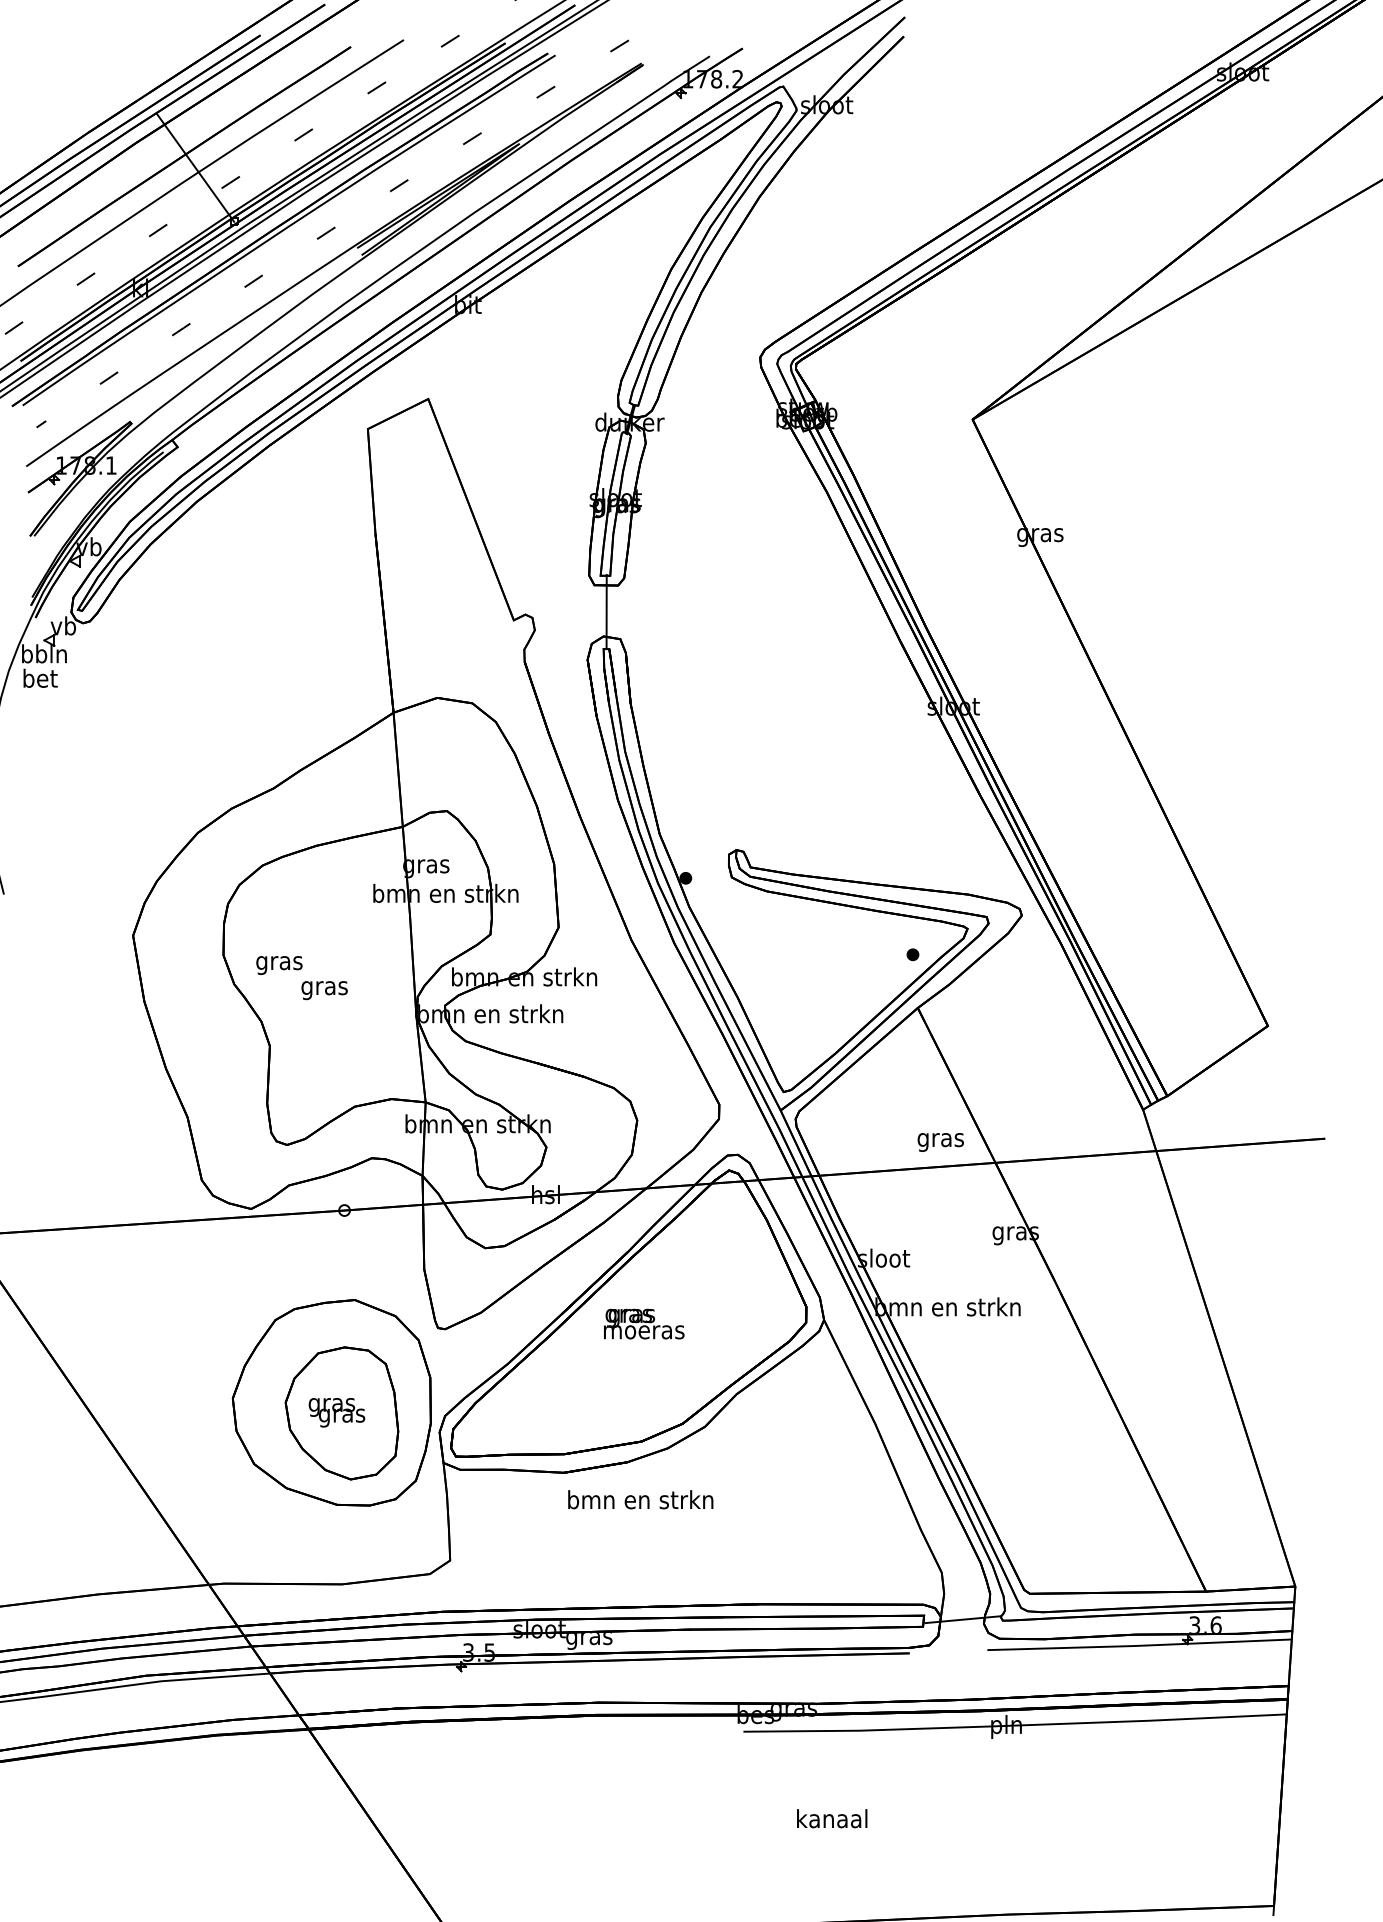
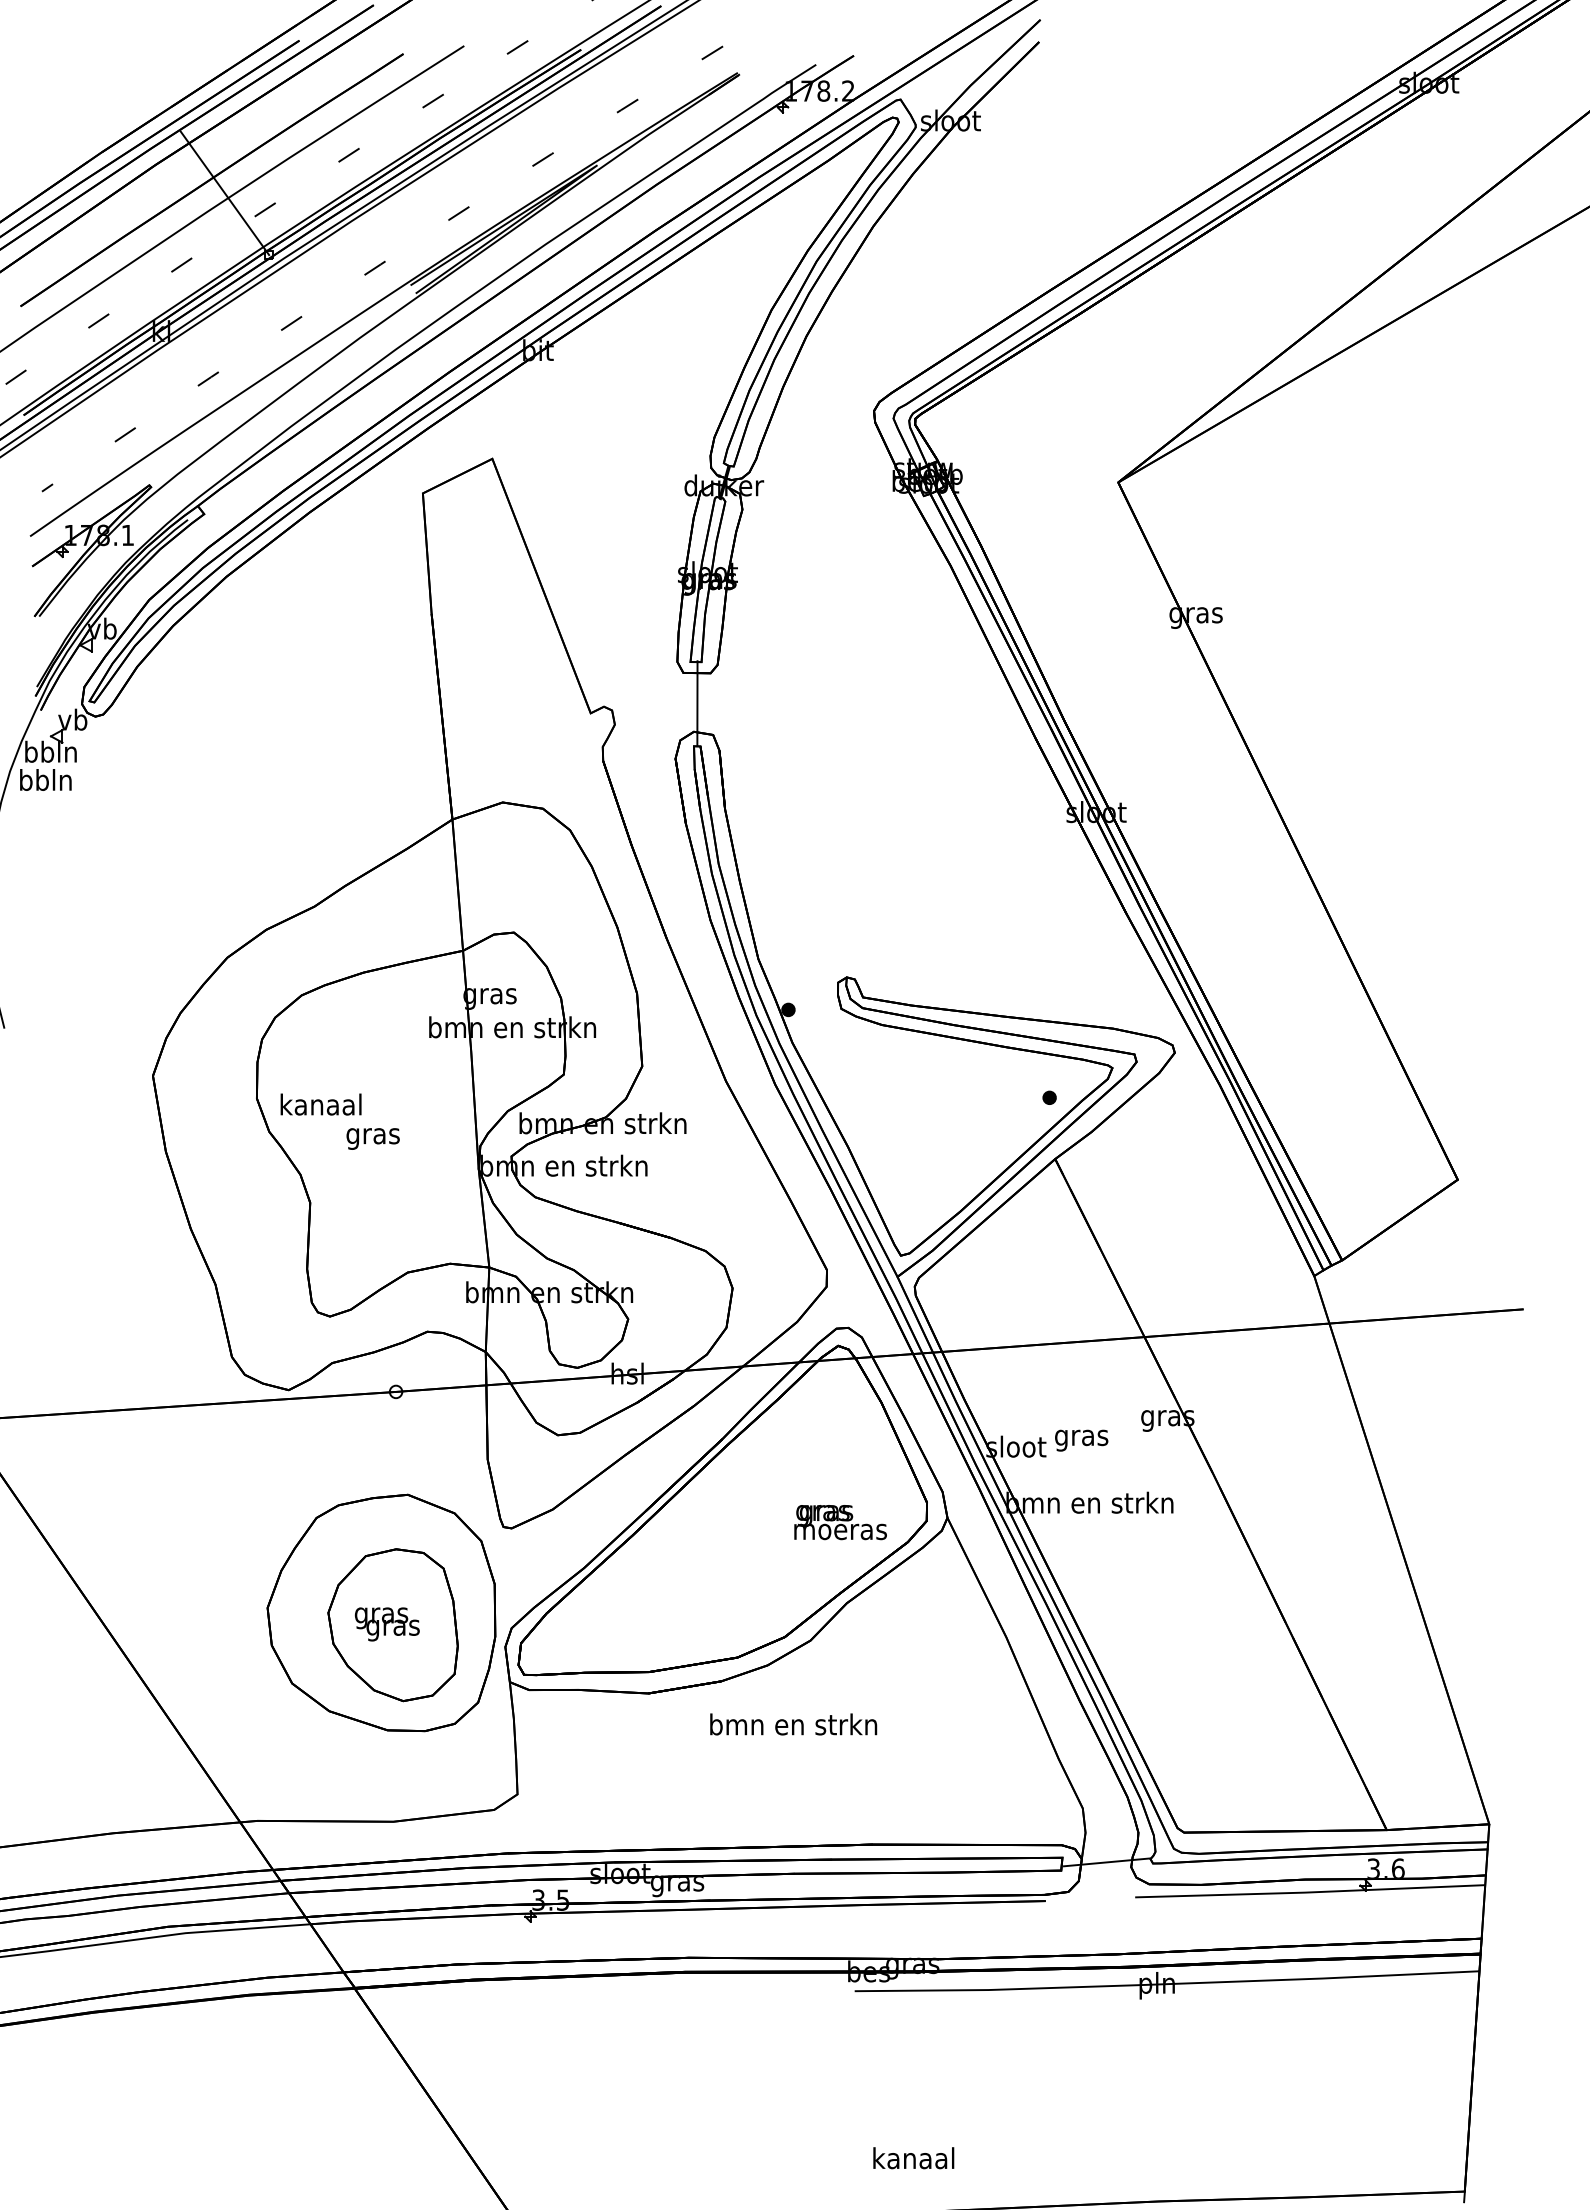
part: (283, 229) -> (325, 263), removed
text: (39, 677) -> (45, 779), bet -> bbln
text: (278, 963) -> (320, 1107), gras -> kanaal
text: (940, 1142) -> (1081, 1440), moved
text: (644, 1324) -> (840, 1522), moved
text: (640, 1499) -> (793, 1724), moved
text: (831, 1818) -> (913, 2158), moved

